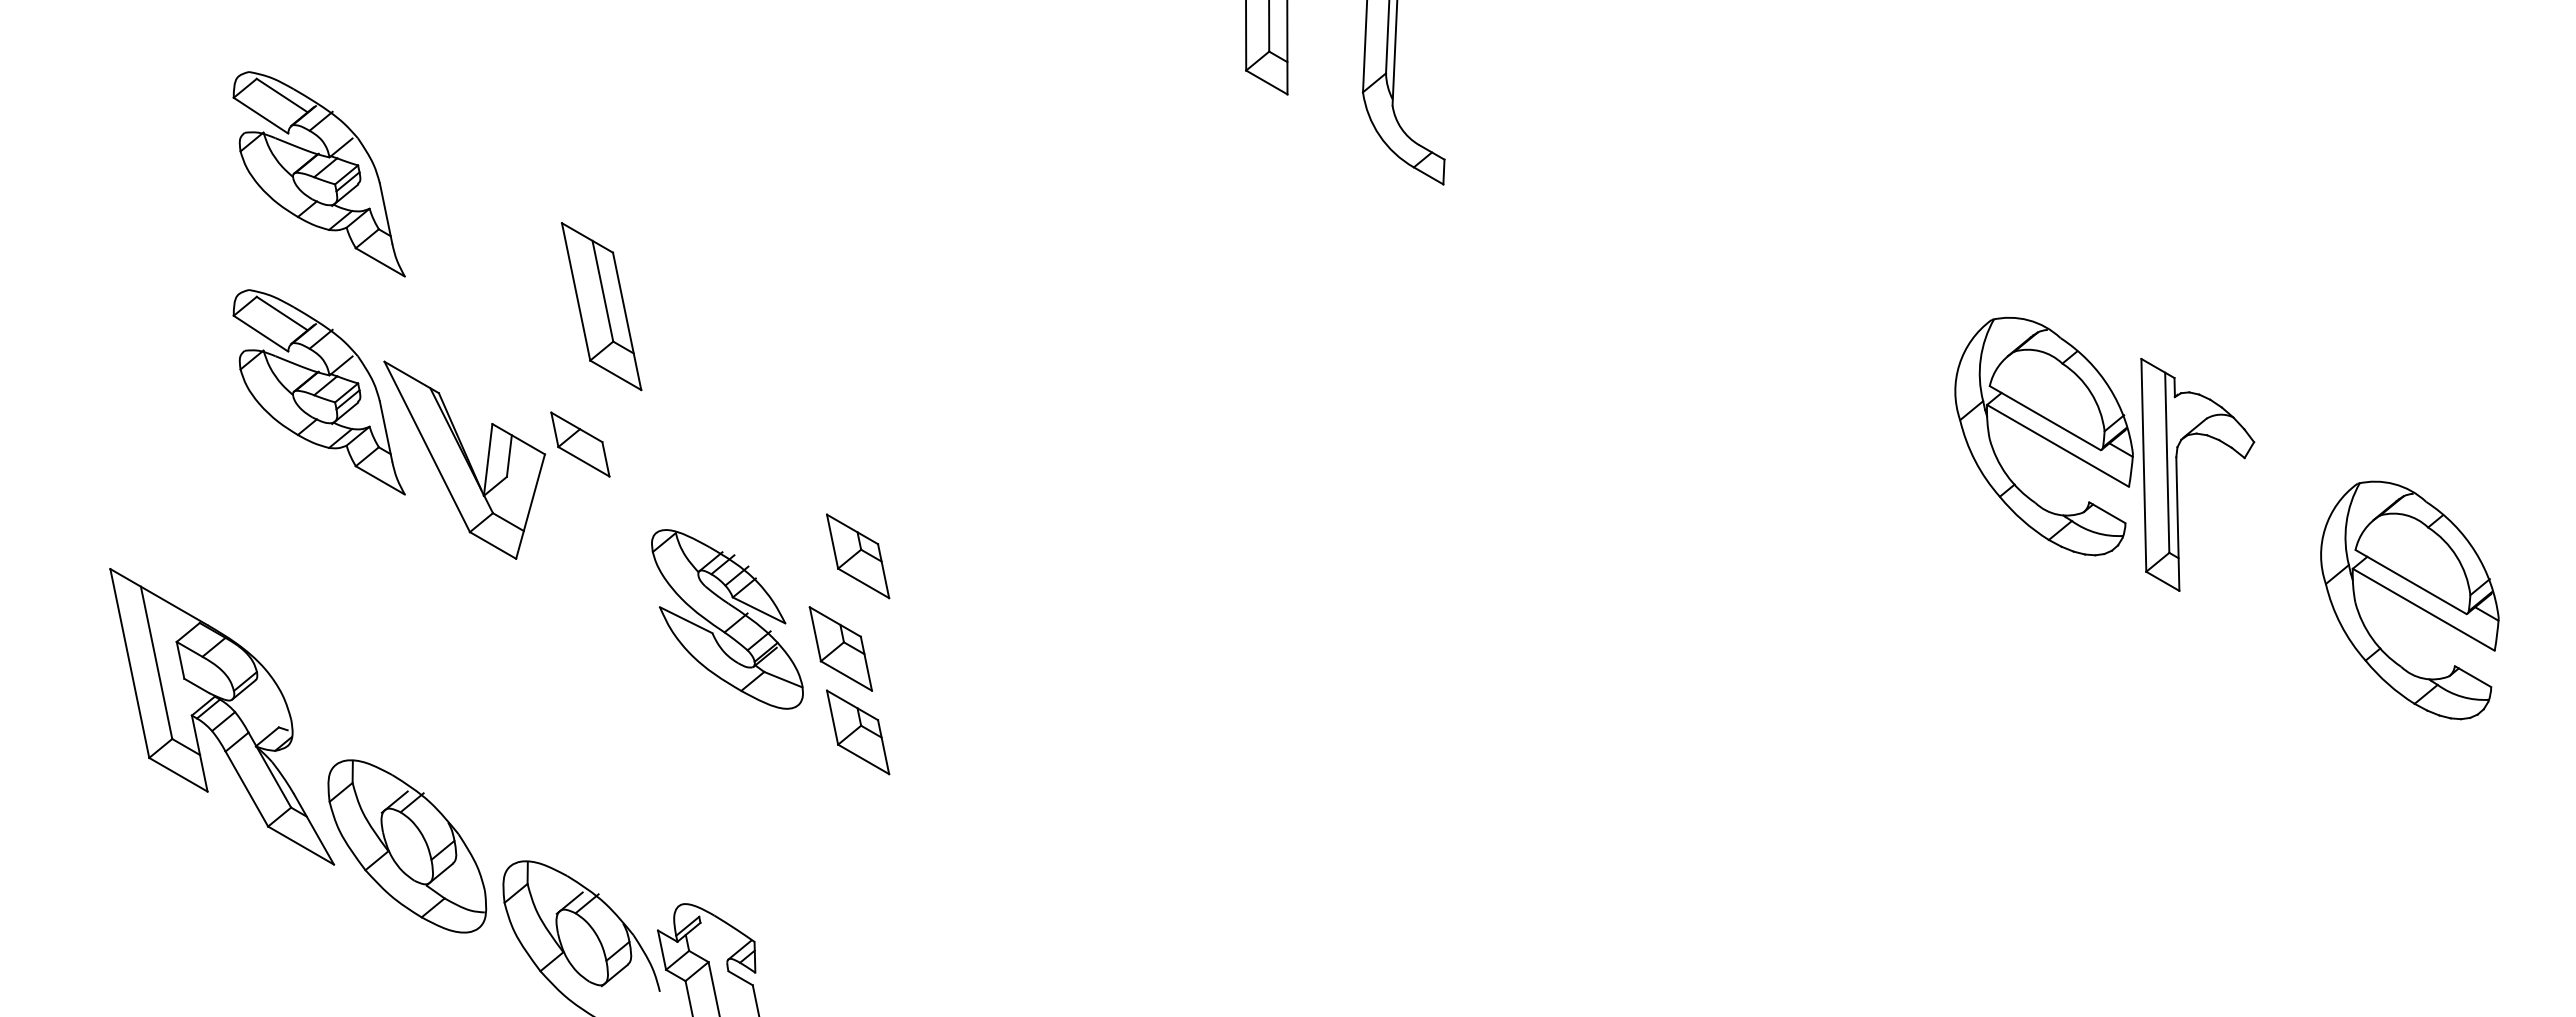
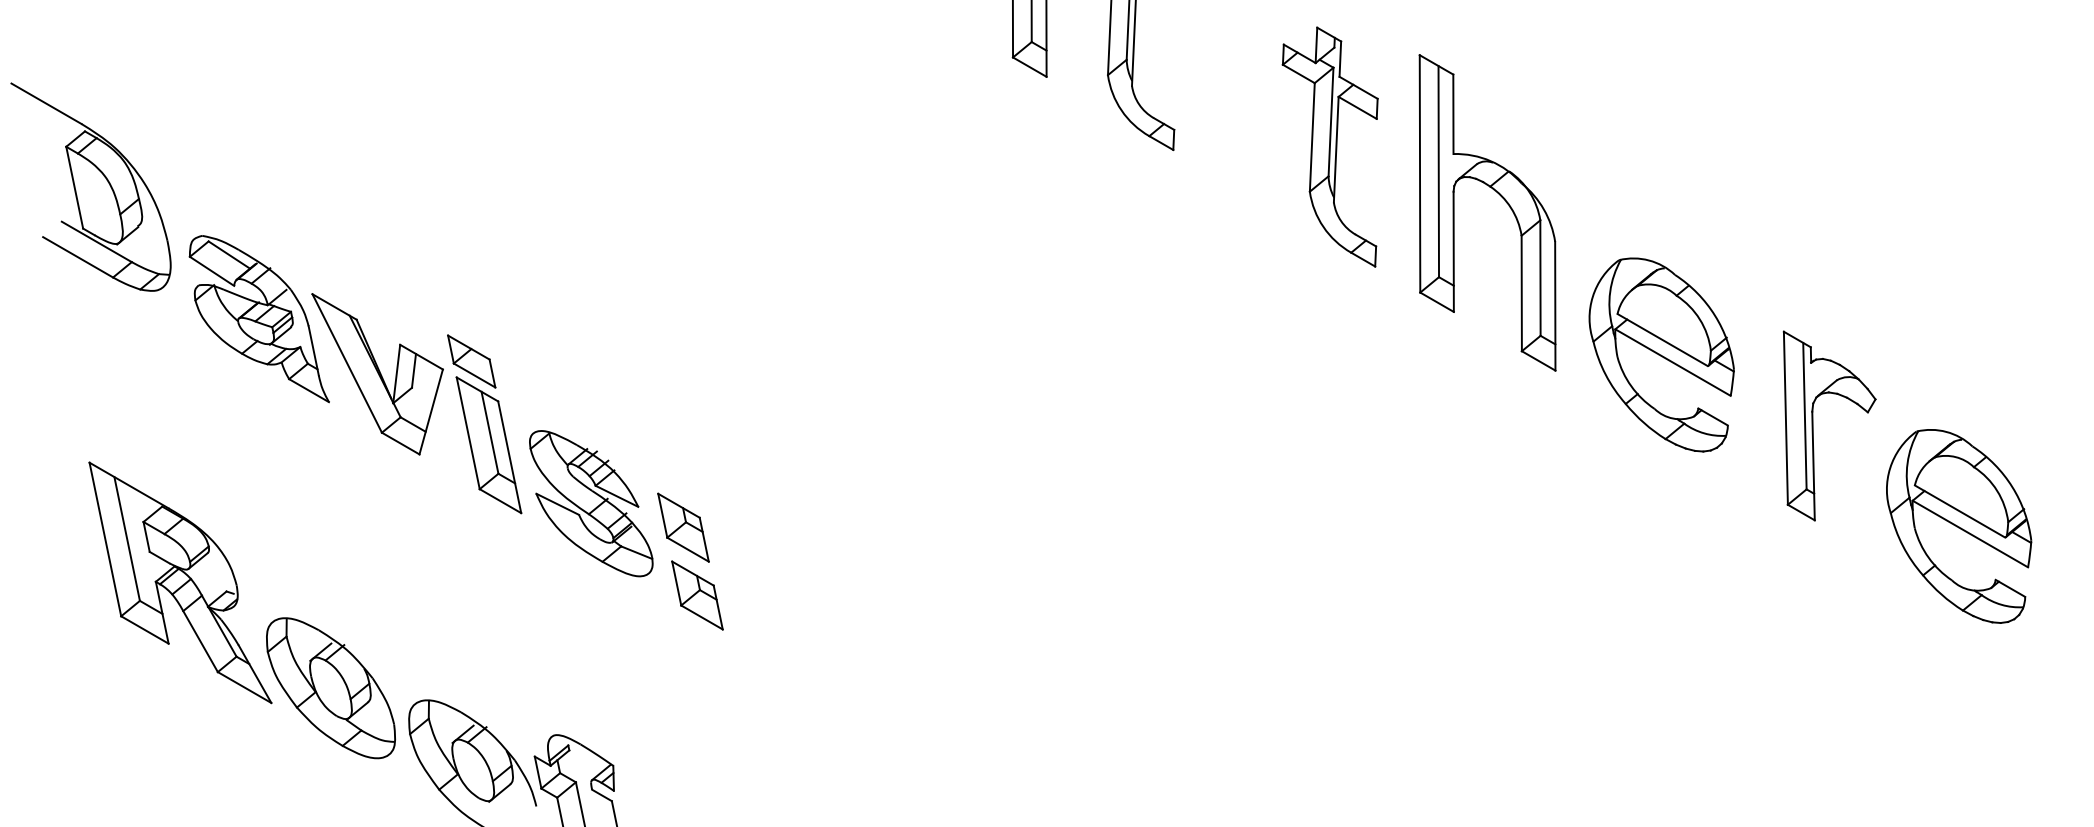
part: (318, 174) -> (258, 141), removed
part: (1636, 180) -> (1330, 146), added
part: (112, 229) -> (91, 186), added
part: (1850, 246) -> (1504, 200), added
part: (601, 306) -> (488, 445), moved
part: (2177, 474) -> (1813, 425), moved
part: (858, 556) -> (697, 452), removed
part: (2409, 600) -> (1958, 526), moved

